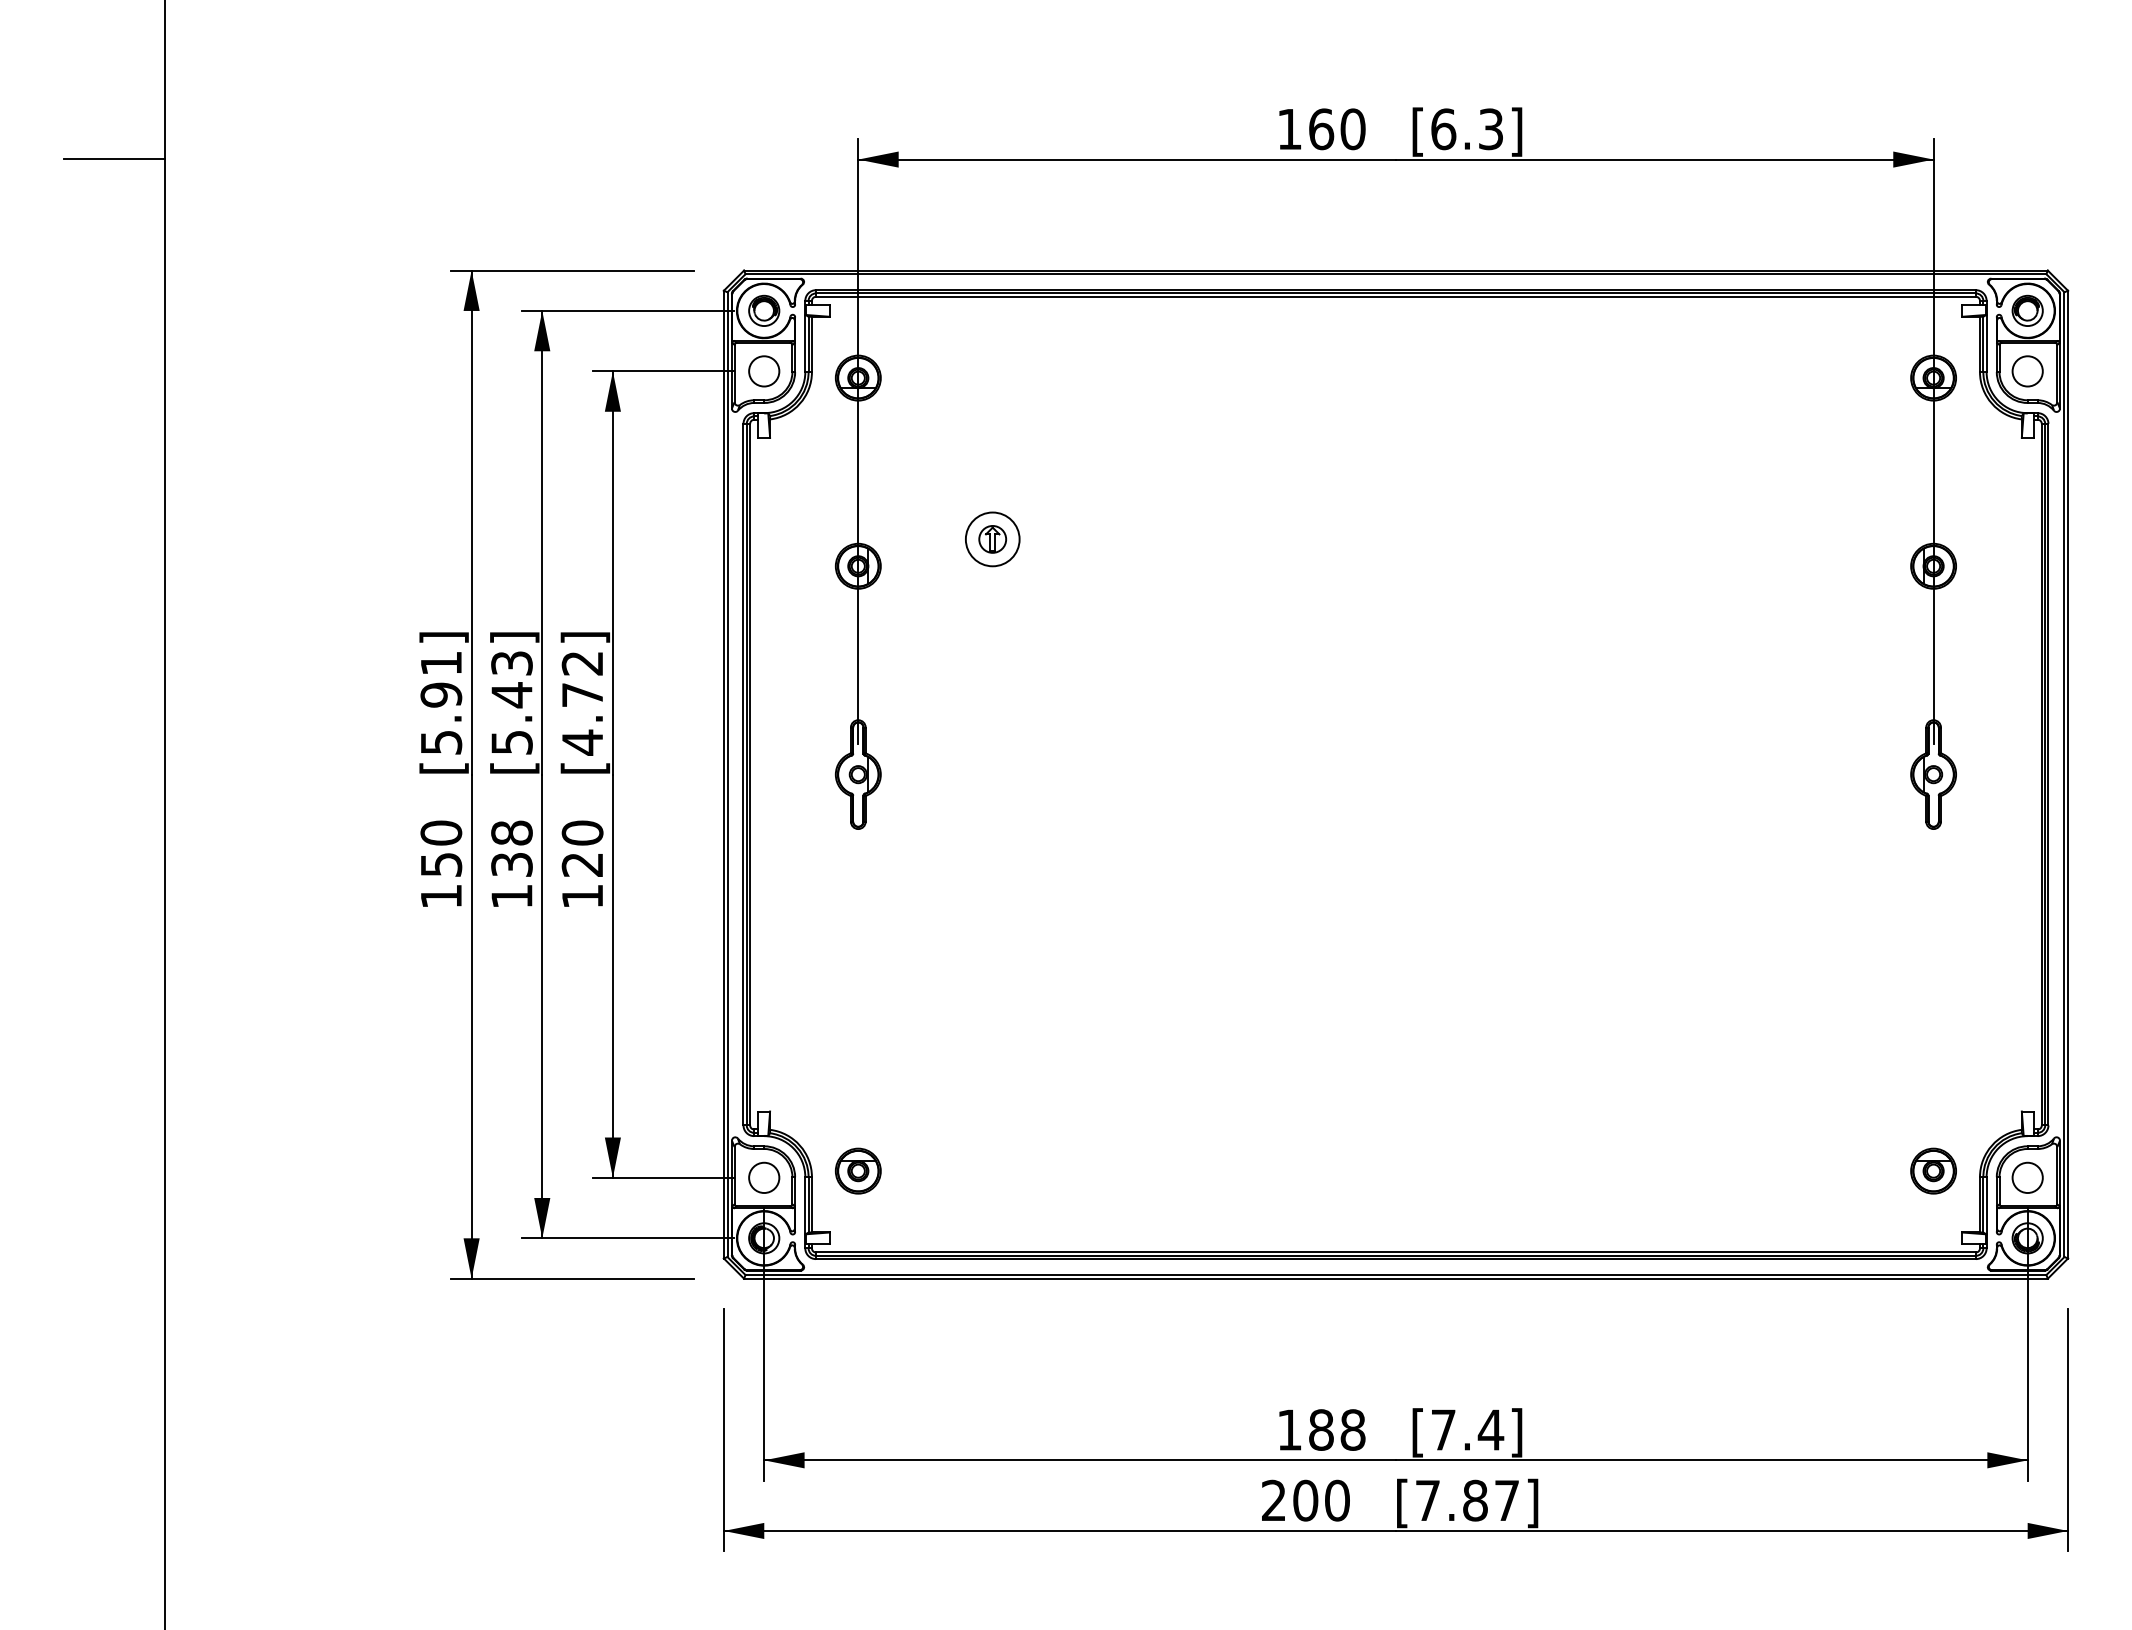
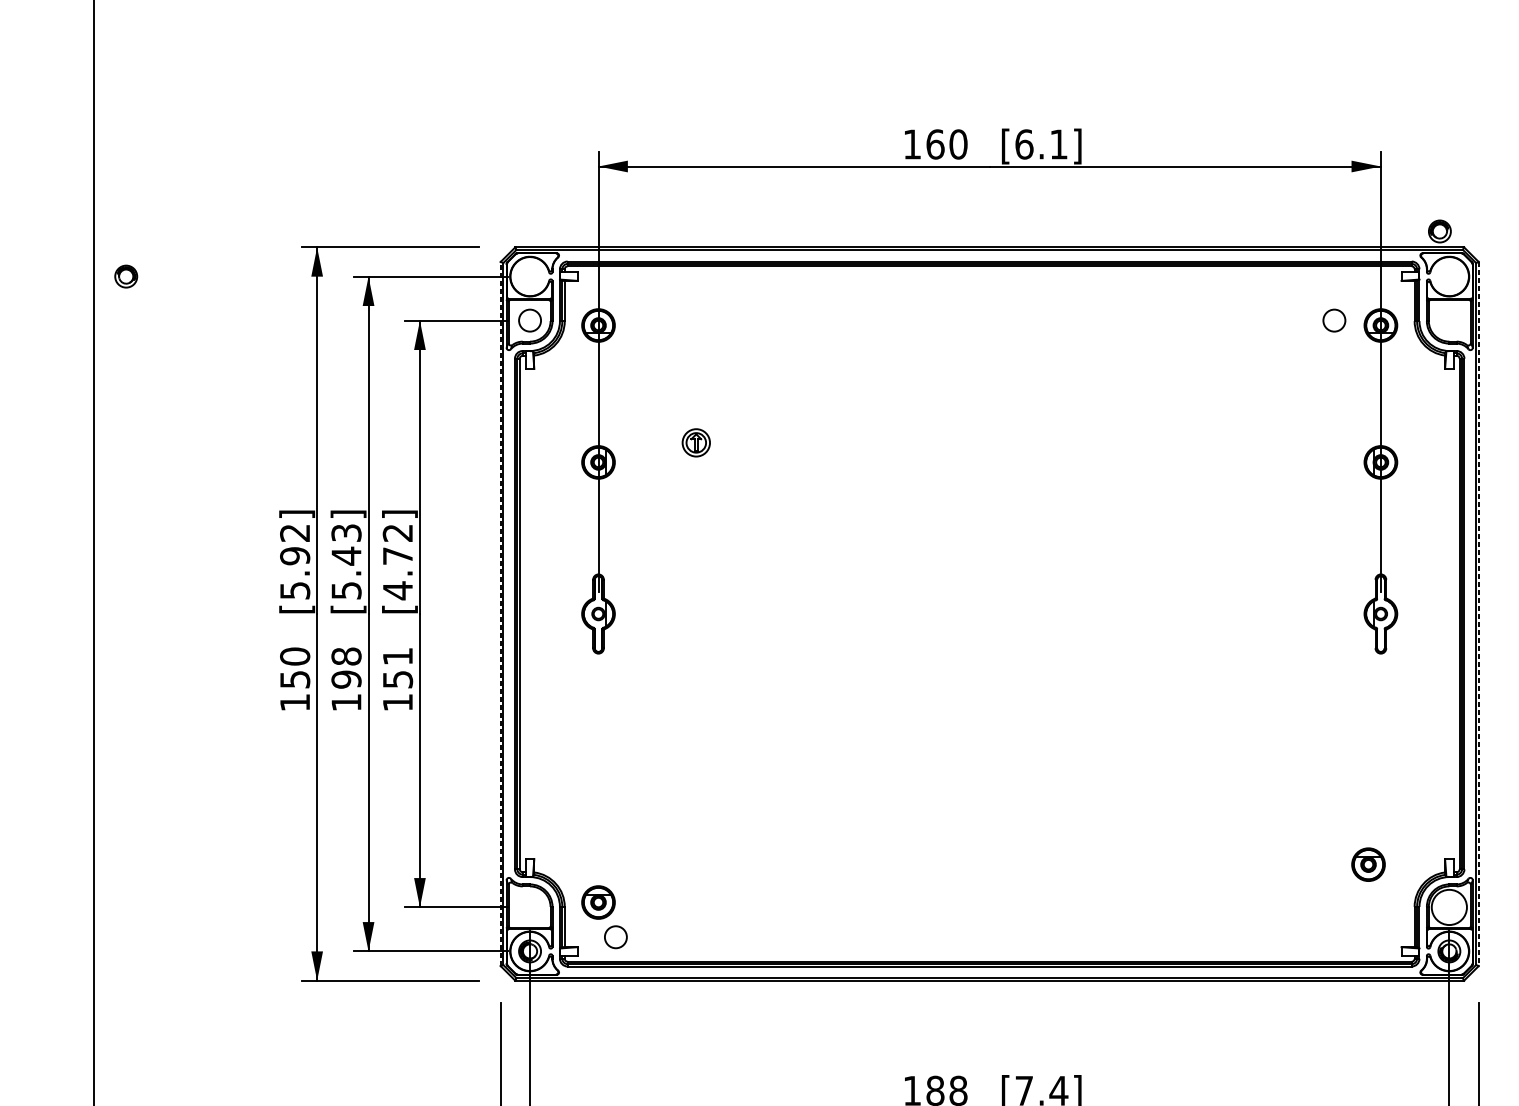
text: (1490, 129) -> (1058, 144), [6.3] -> [6.1]
line: (113, 159) -> (56, 166), removed
part: (764, 310) -> (126, 276), moved
part: (2027, 310) -> (1439, 231), moved
circle: (2027, 371) -> (1334, 320), moved
circle: (992, 539) -> (696, 442), size x0.7
text: (440, 663) -> (294, 533), [5.91] -> [5.92]
line: (723, 774) -> (500, 613), solid -> dashed
line: (2068, 774) -> (1479, 613), solid -> dashed
text: (582, 848) -> (397, 667), 120 -> 151
text: (511, 864) -> (346, 679), 138 -> 198
part: (1933, 1170) -> (1368, 864), moved
circle: (764, 1177) -> (616, 936), moved
circle: (2027, 1177) -> (1449, 907), size x1.6

